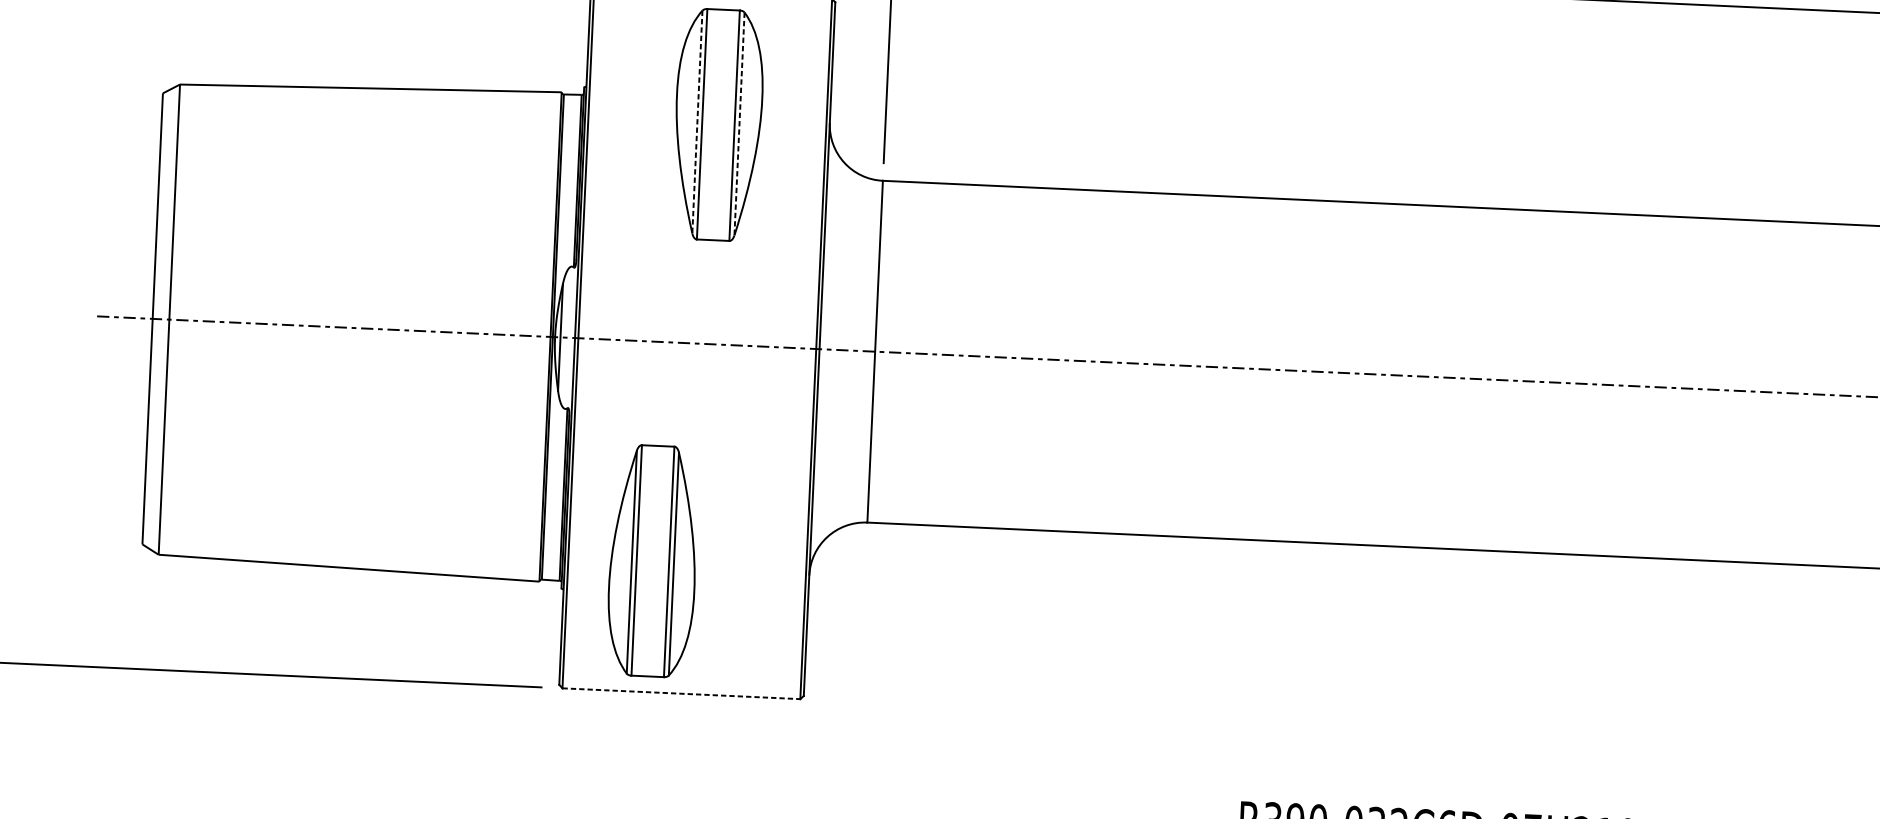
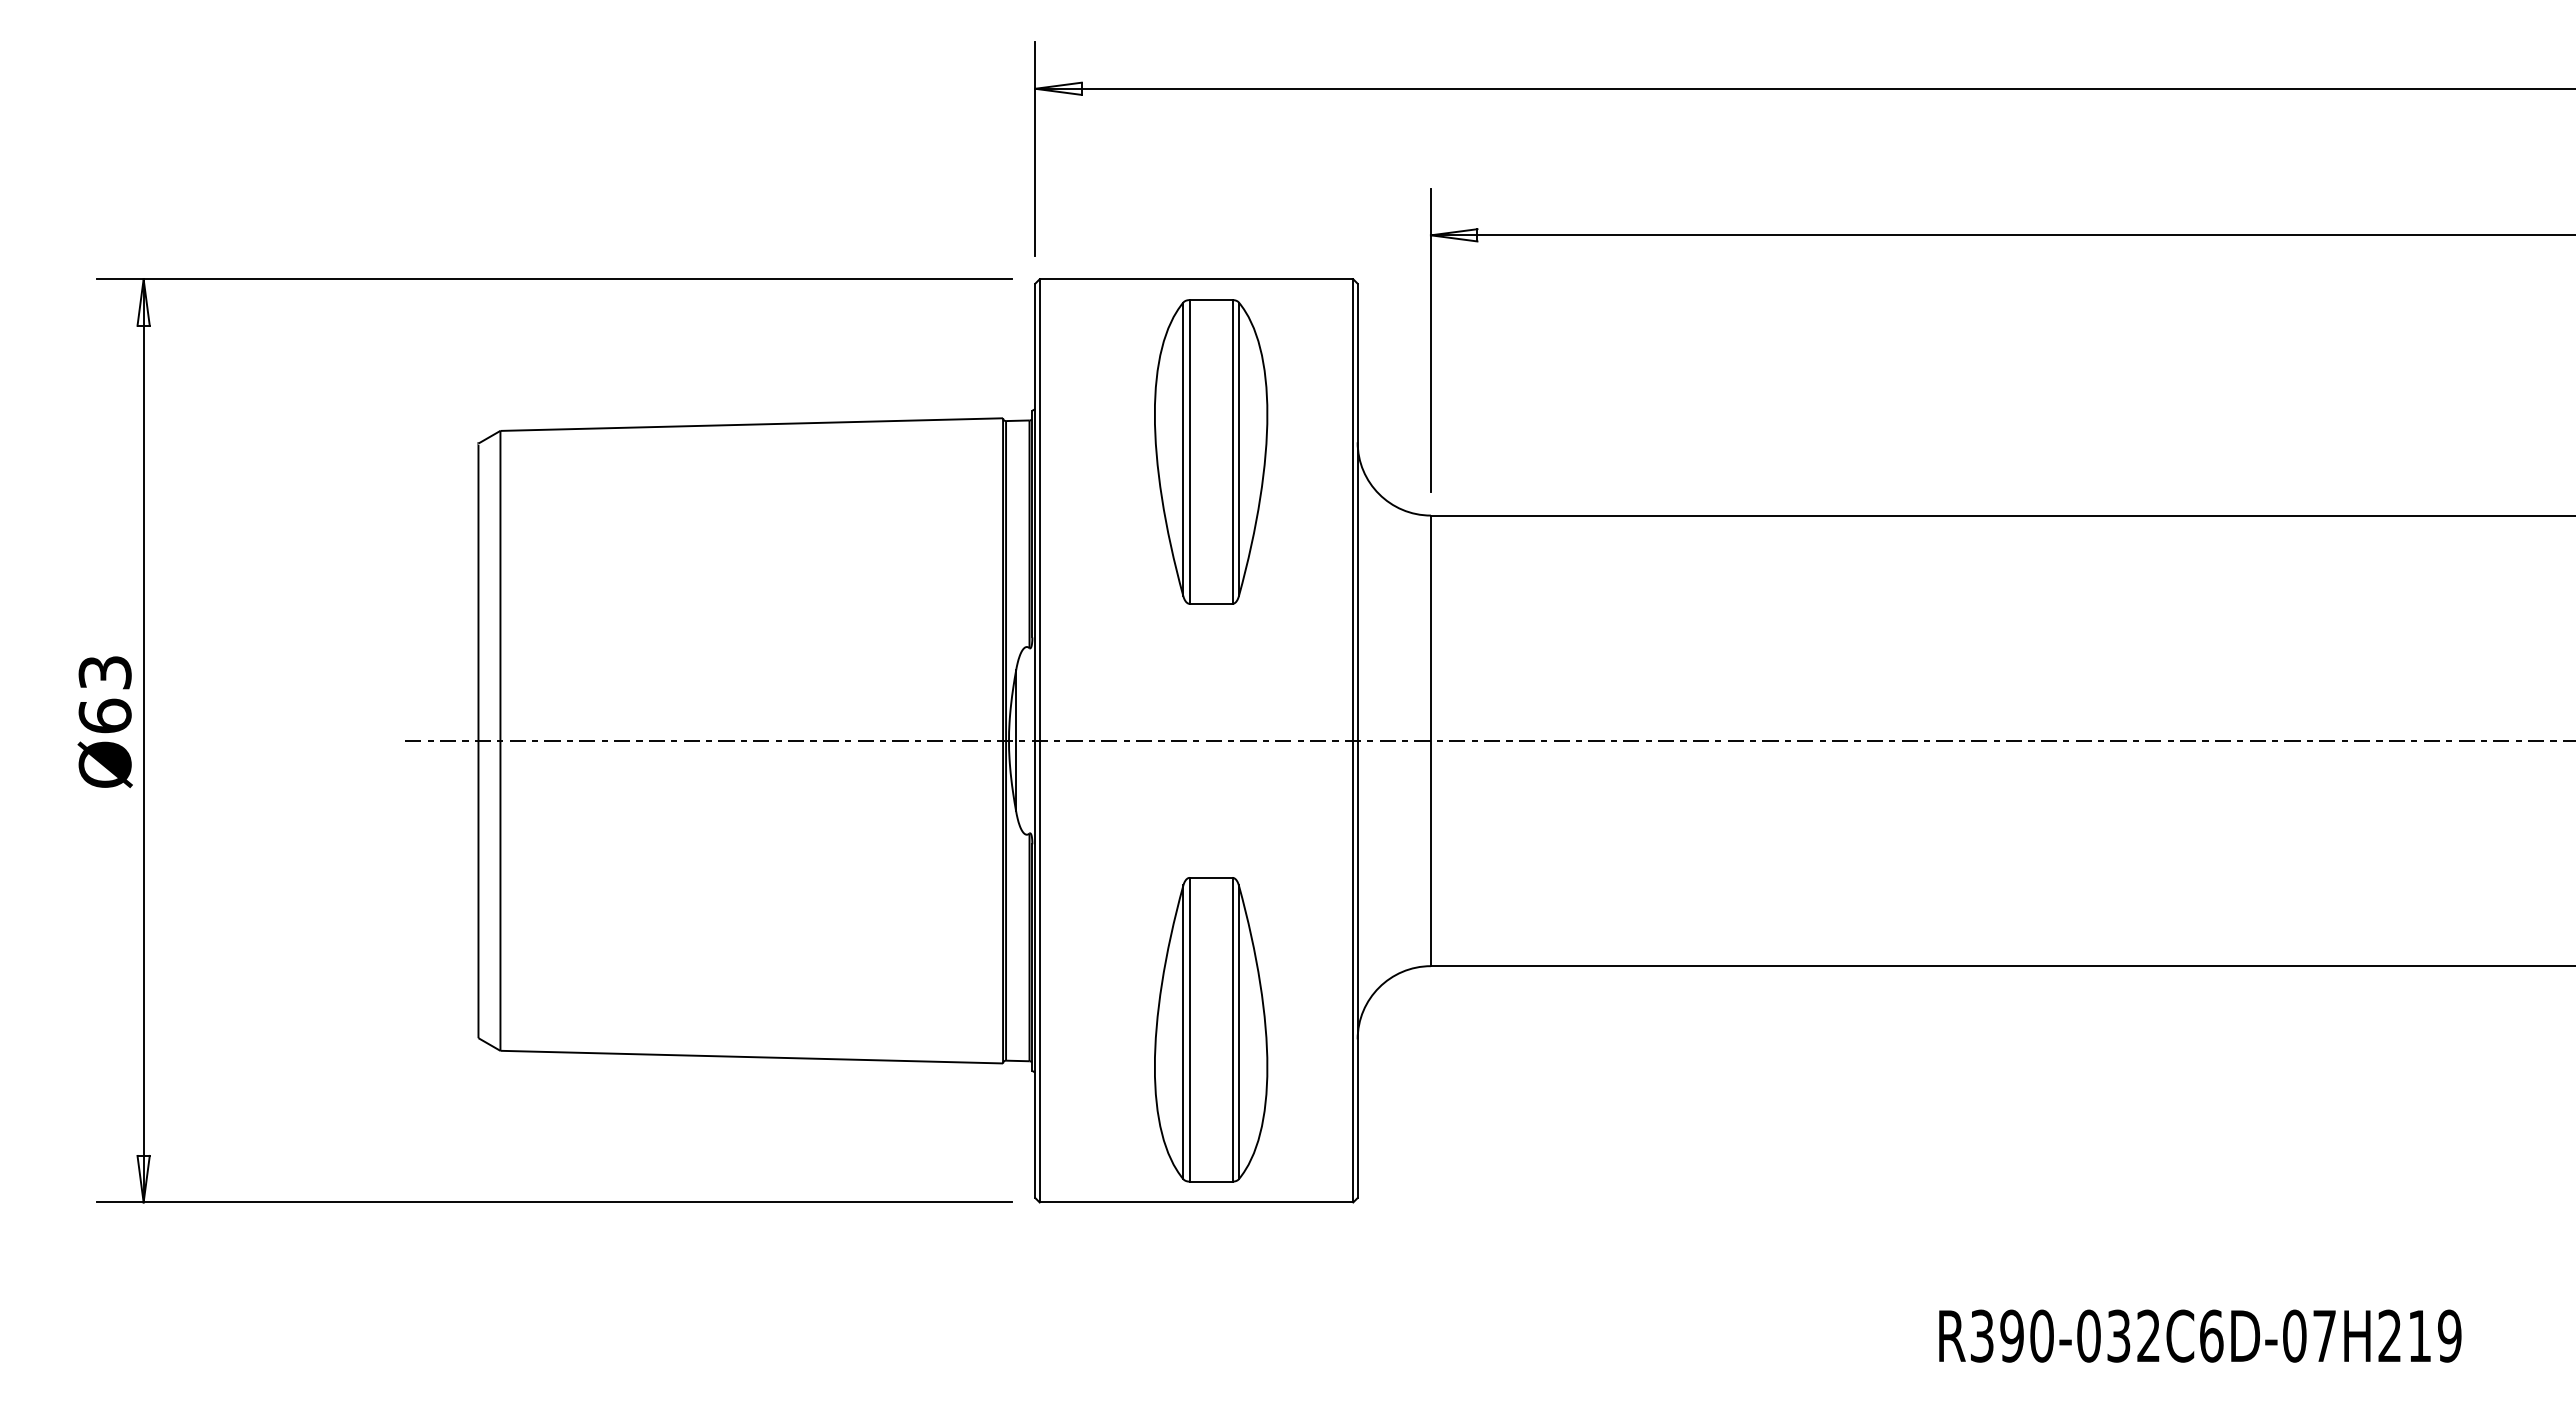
line: (697, 122) -> (1183, 449), dashed -> solid
line: (739, 124) -> (1238, 449), dashed -> solid
part: (653, 561) -> (1211, 1029), moved
line: (681, 693) -> (1196, 1202), dashed -> solid

